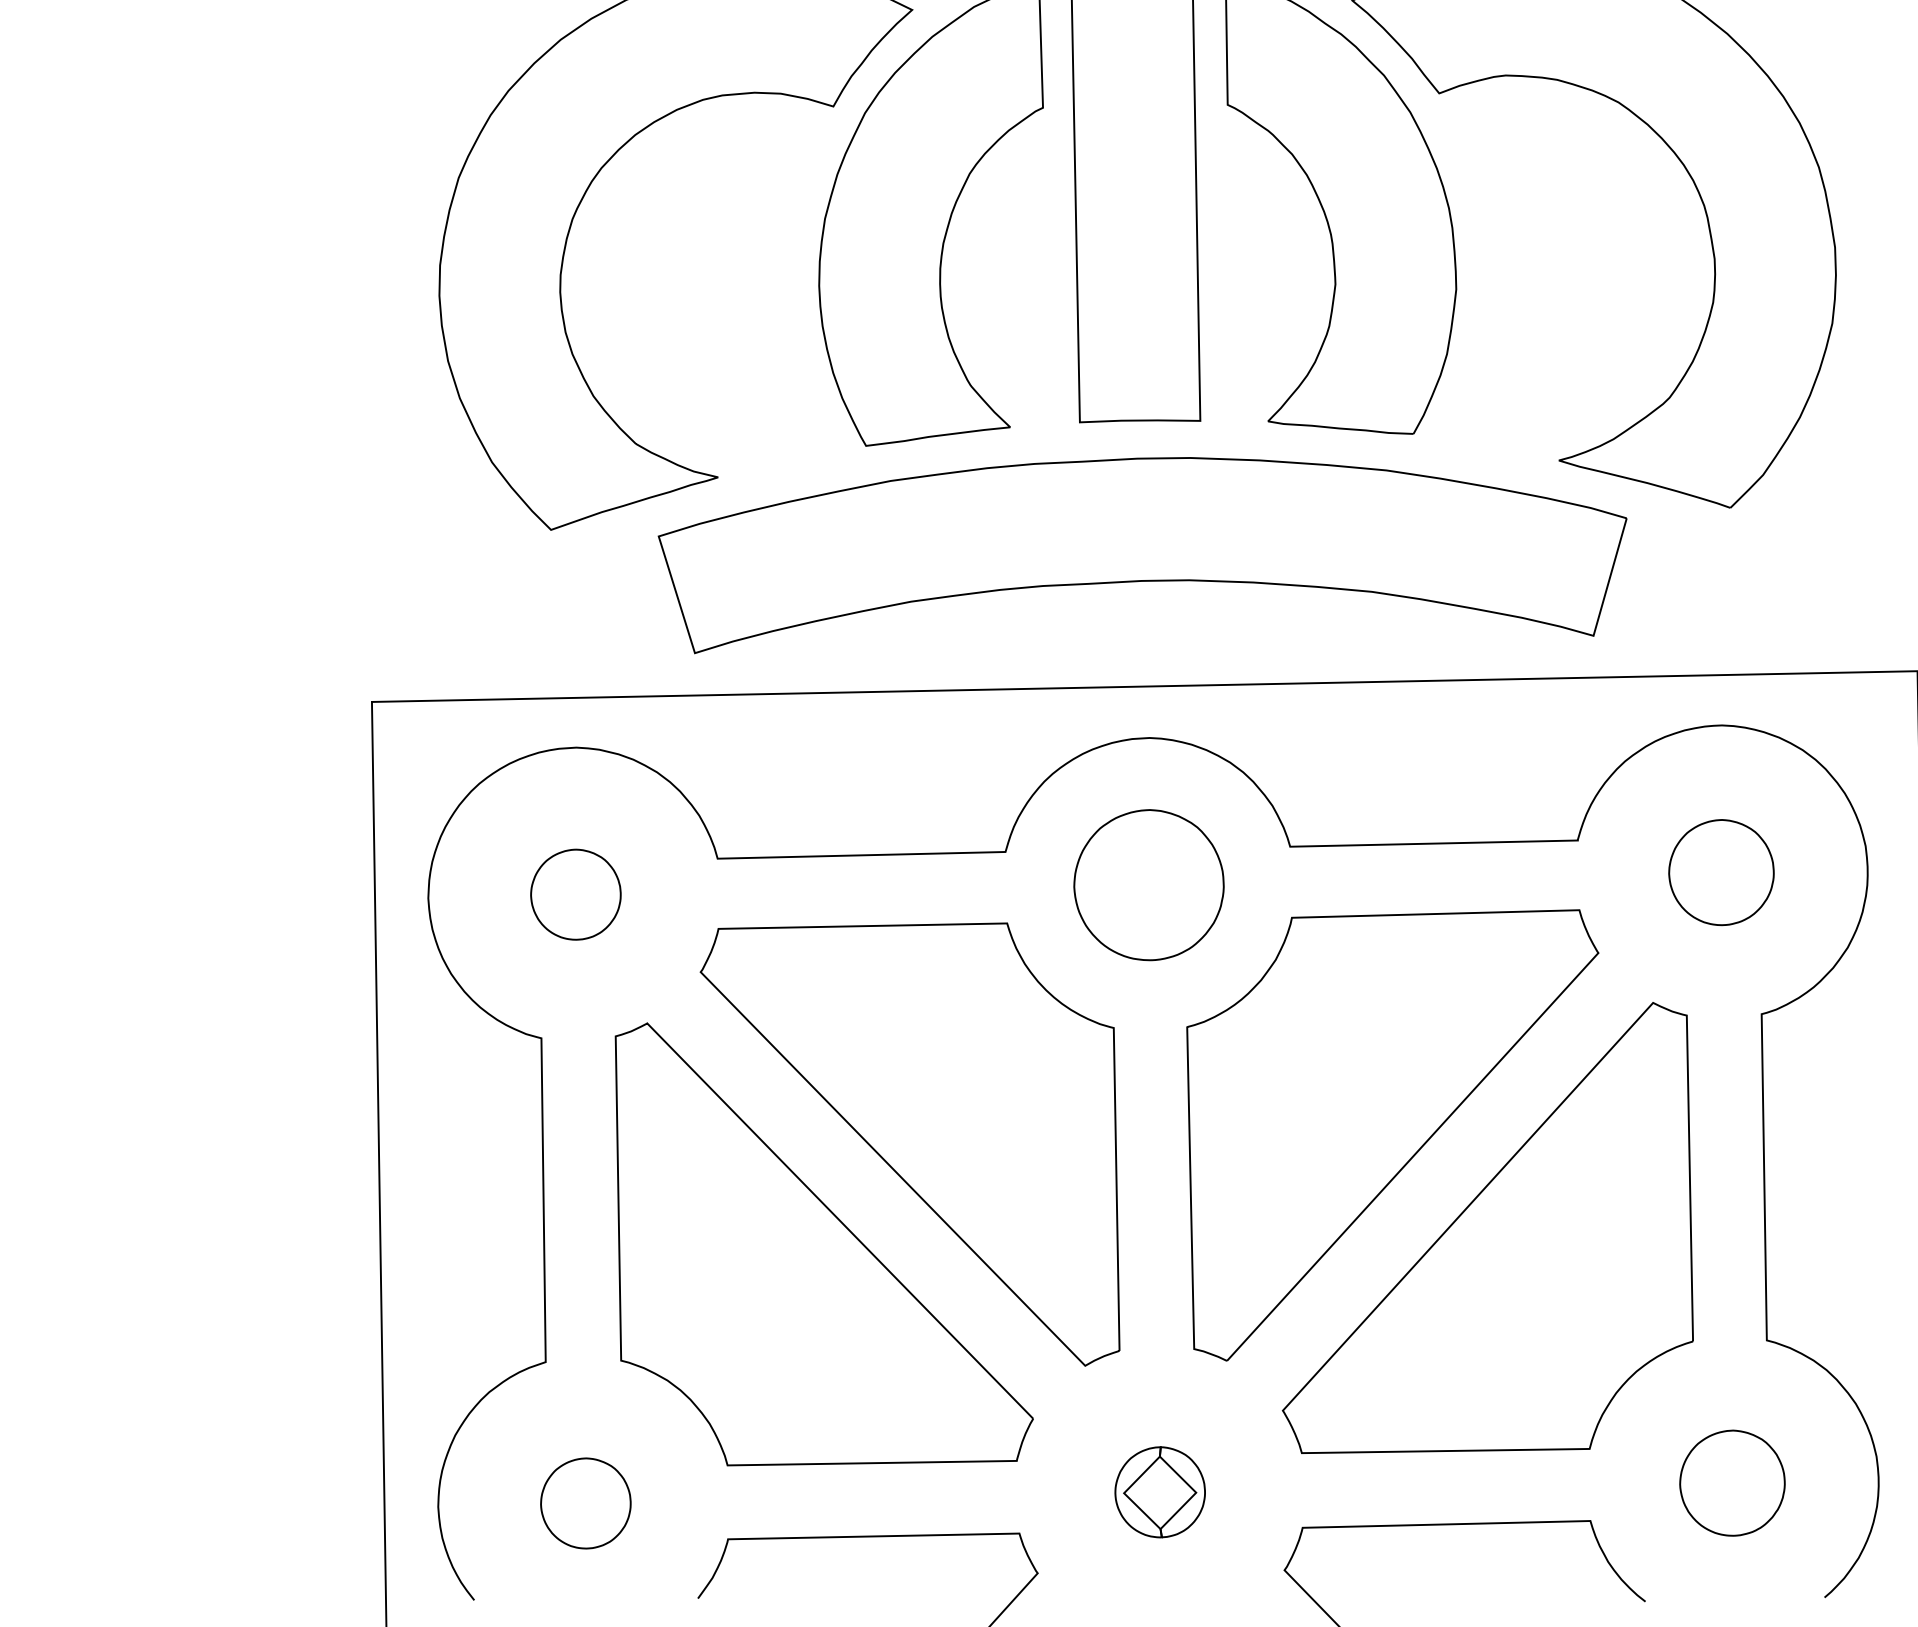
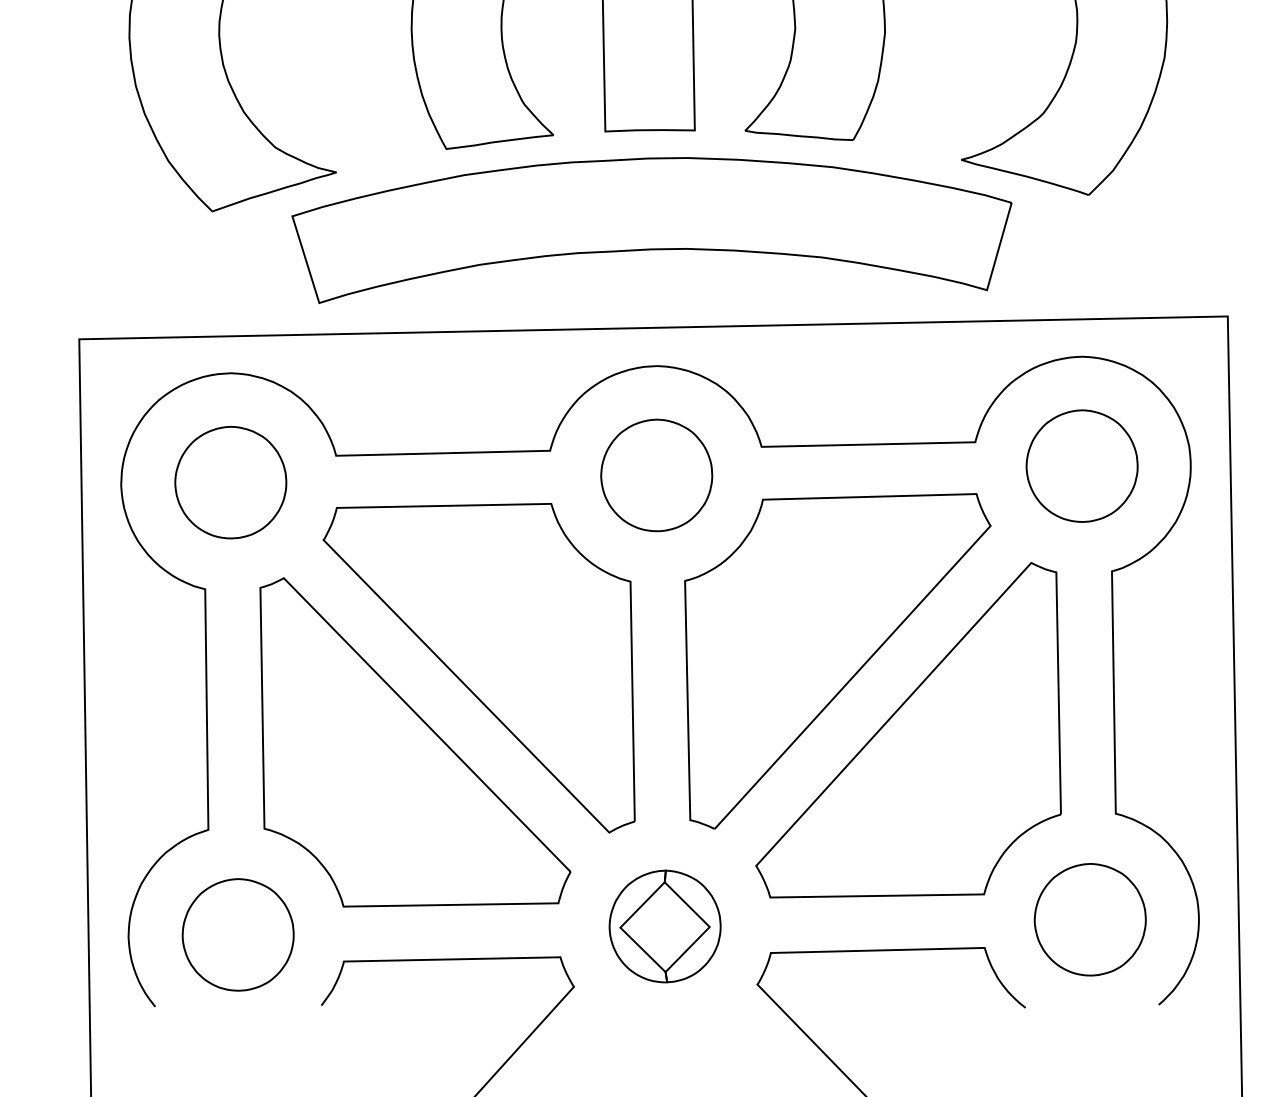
part: (1721, 872) -> (1082, 466), size x1.43
part: (575, 894) -> (230, 482), size x1.67
part: (1732, 1483) -> (1090, 920), size x1.43
part: (1159, 1492) -> (664, 926), size x1.67
part: (585, 1503) -> (237, 934), size x1.67

